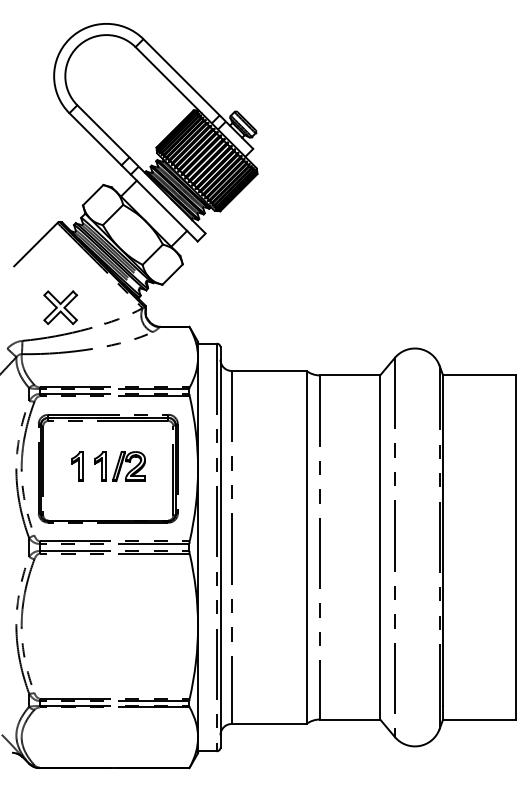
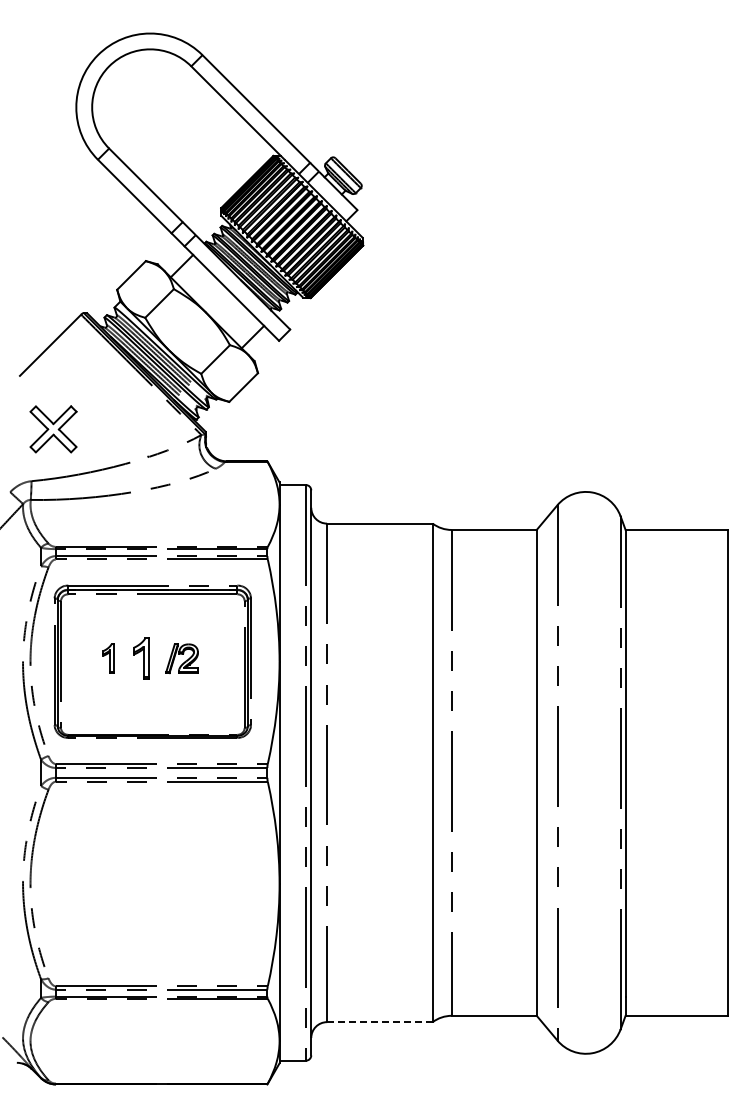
part: (60, 307) -> (53, 429), moved
part: (76, 466) -> (108, 658), size x0.7
part: (128, 466) -> (181, 658), size x0.7
line: (268, 724) -> (379, 1022), solid -> dashed

